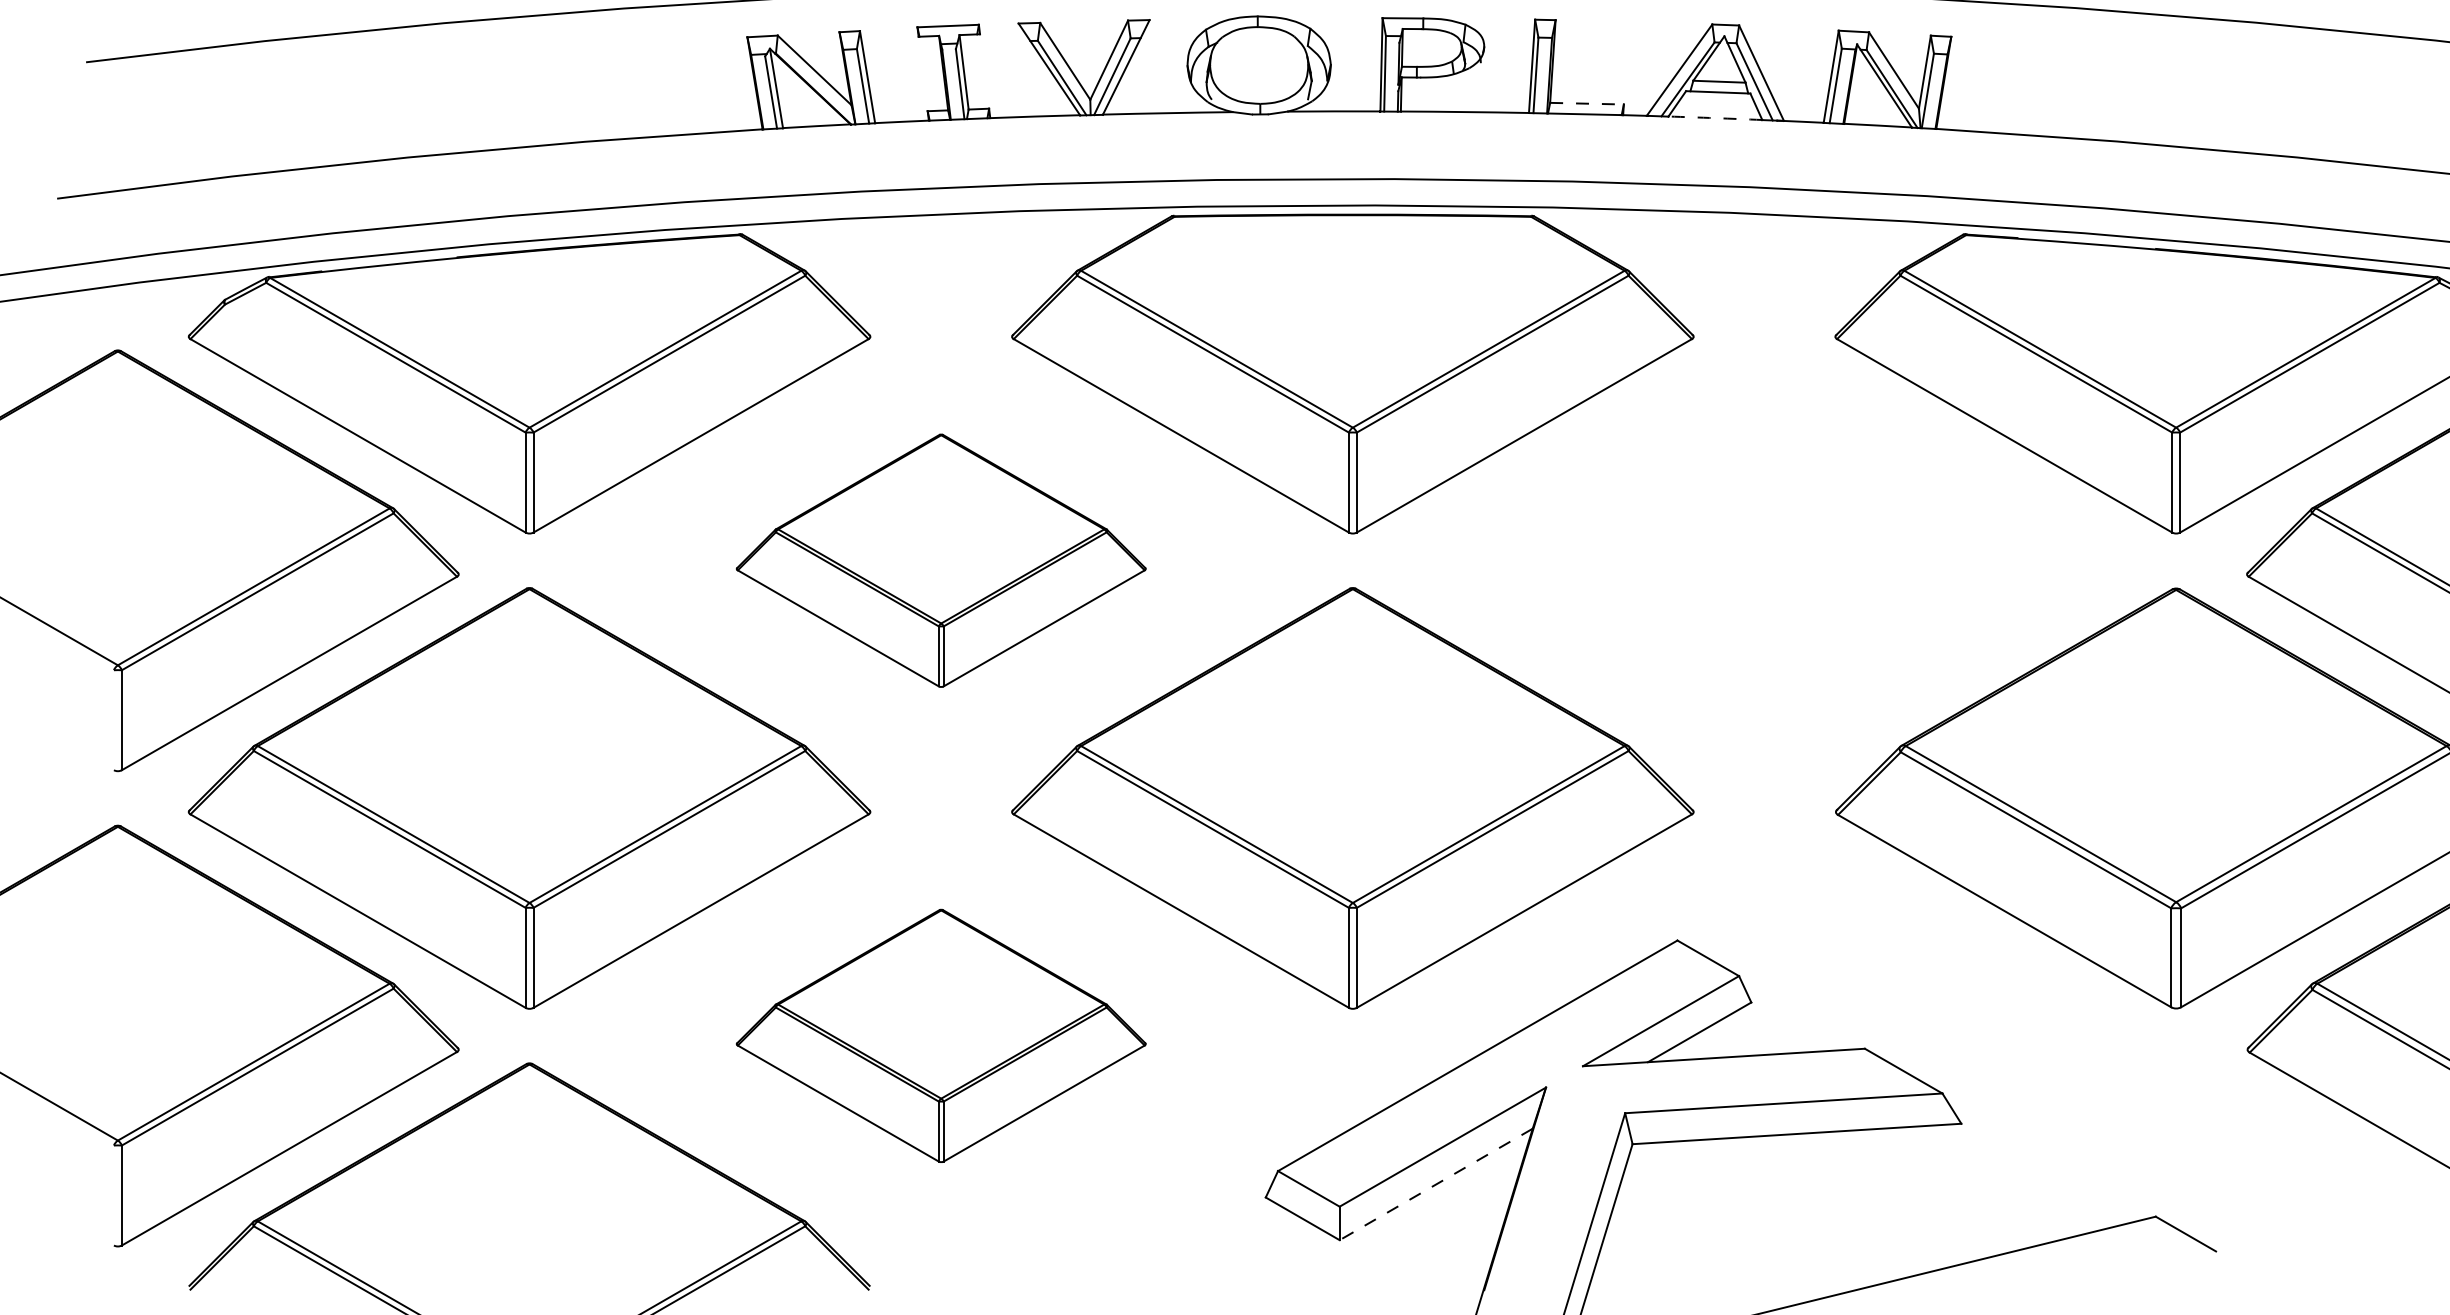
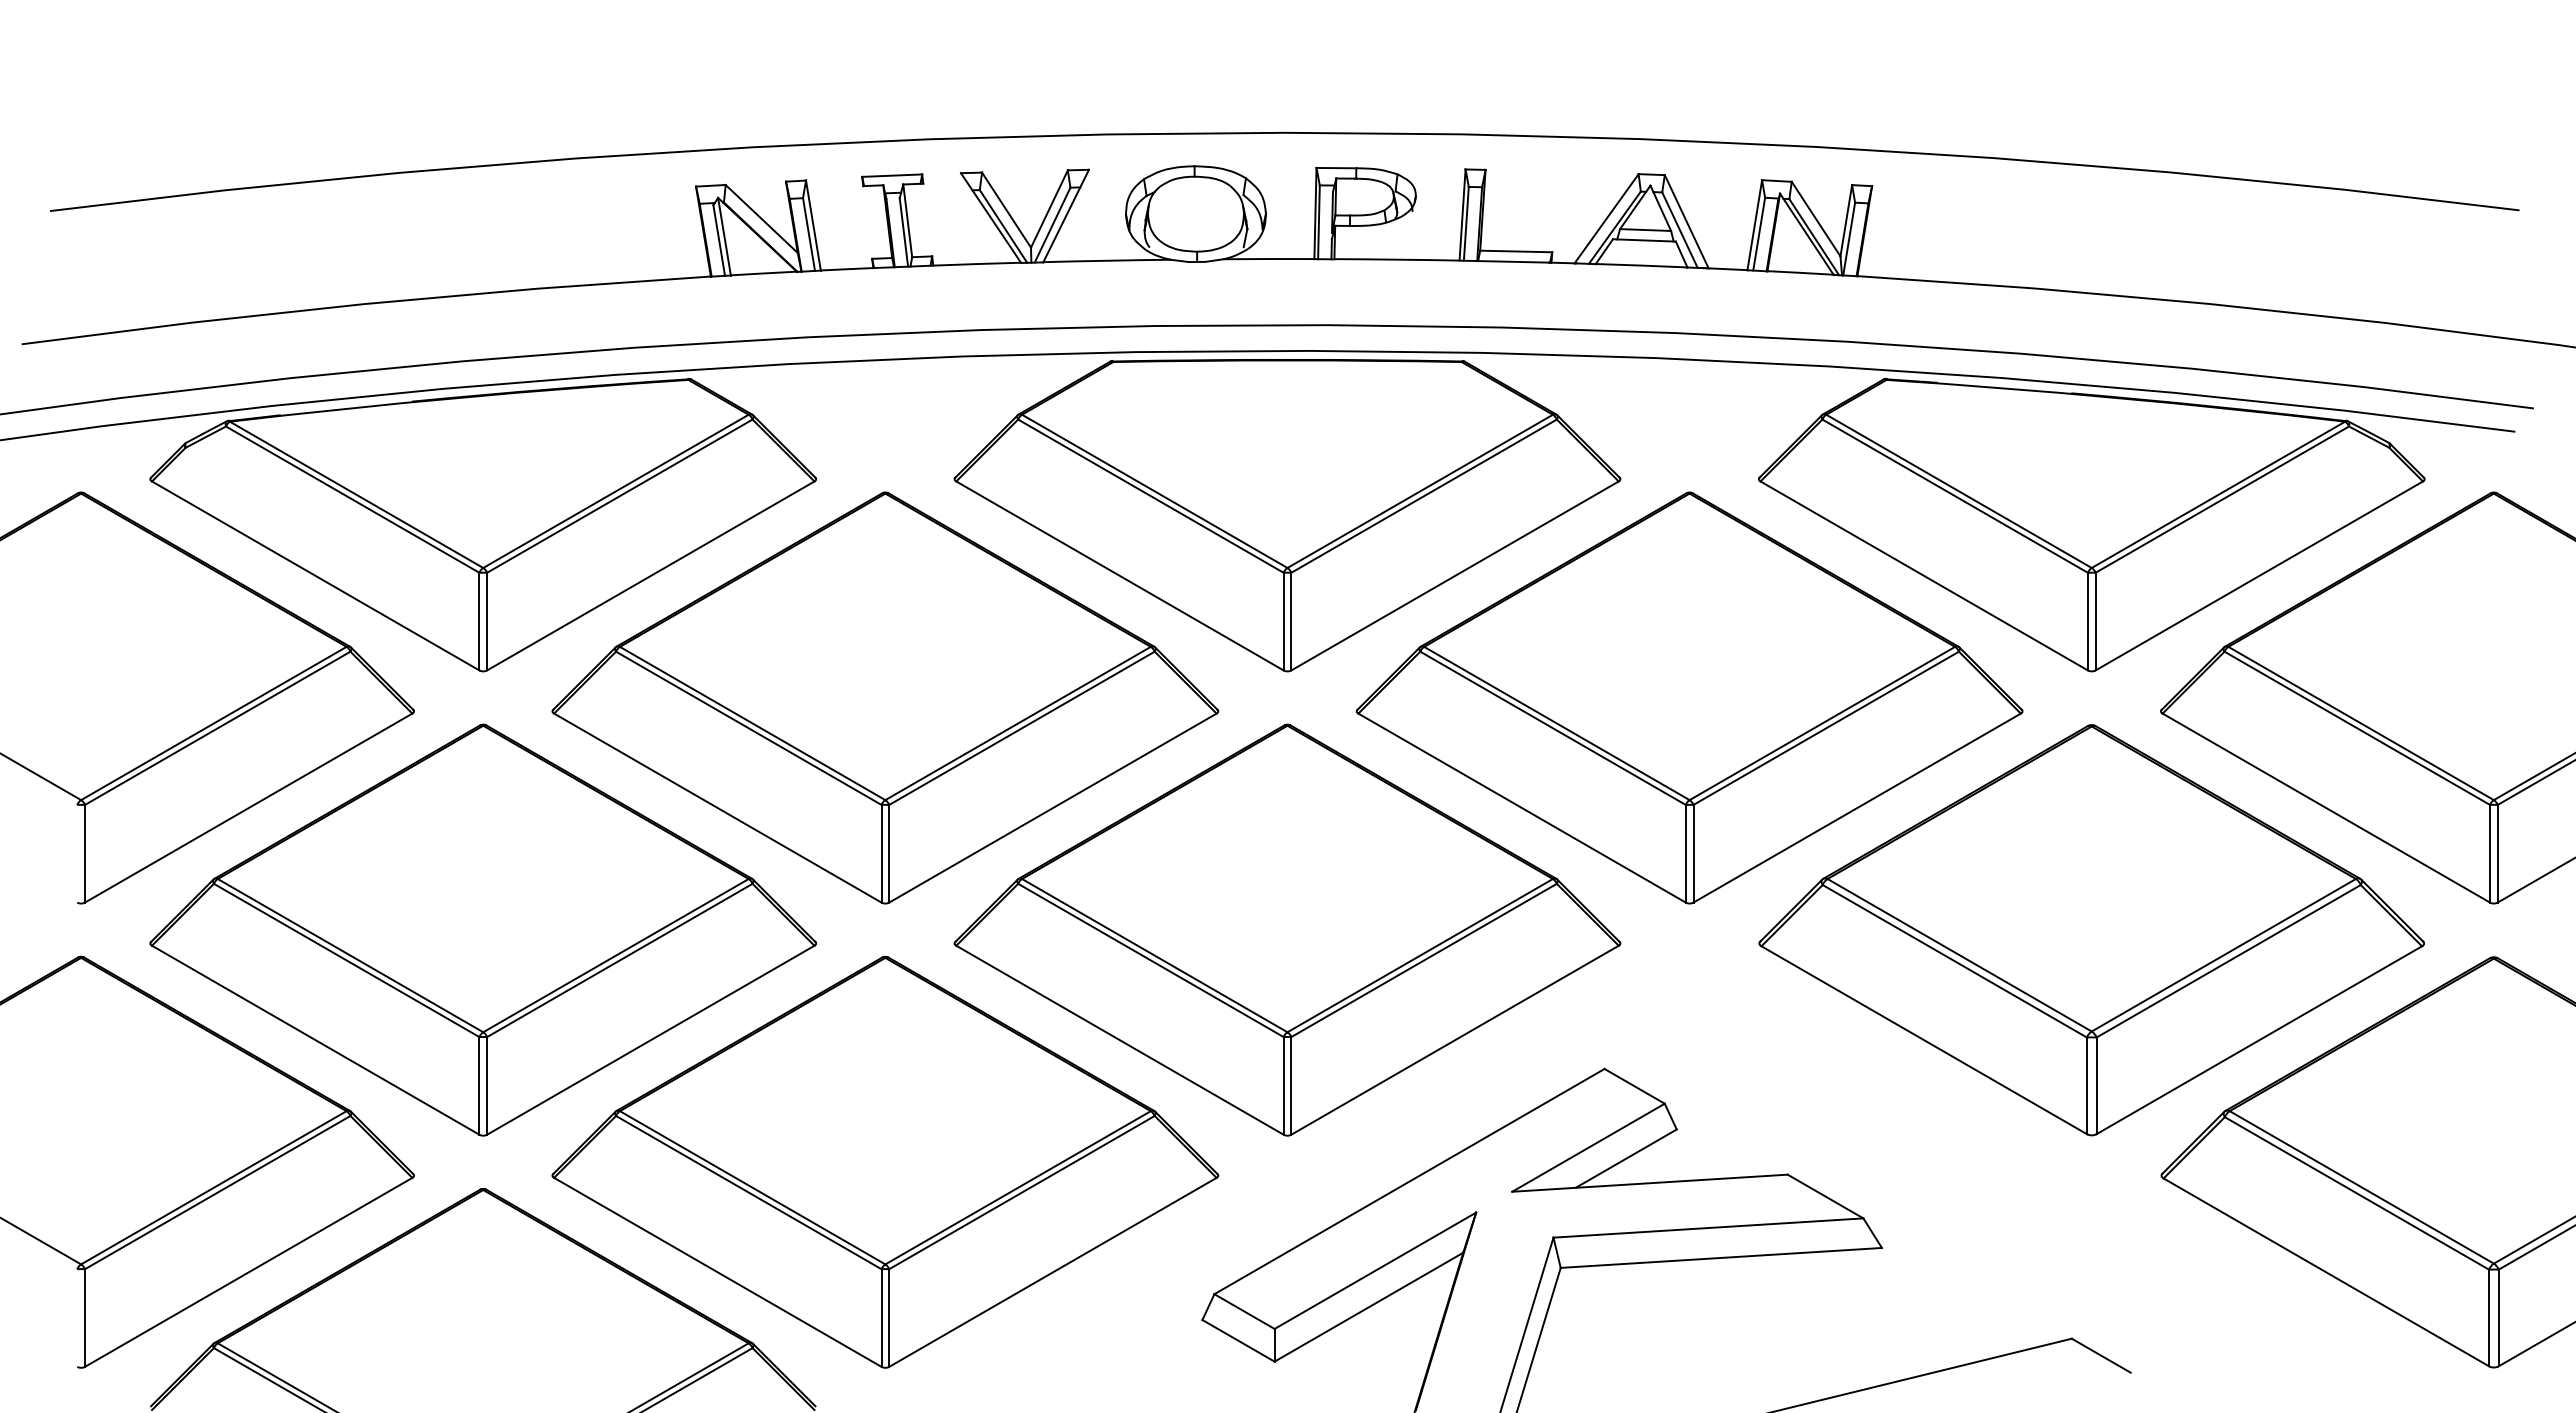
line: (1587, 103) -> (1516, 251), dashed -> solid
arc: (1715, 118) -> (1641, 265), dashed -> solid
part: (941, 560) -> (885, 697), size x1.67
part: (1764, 560) -> (1689, 697), added
part: (941, 1035) -> (885, 1161), size x1.67
line: (1435, 1184) -> (1368, 1307), dashed -> solid

